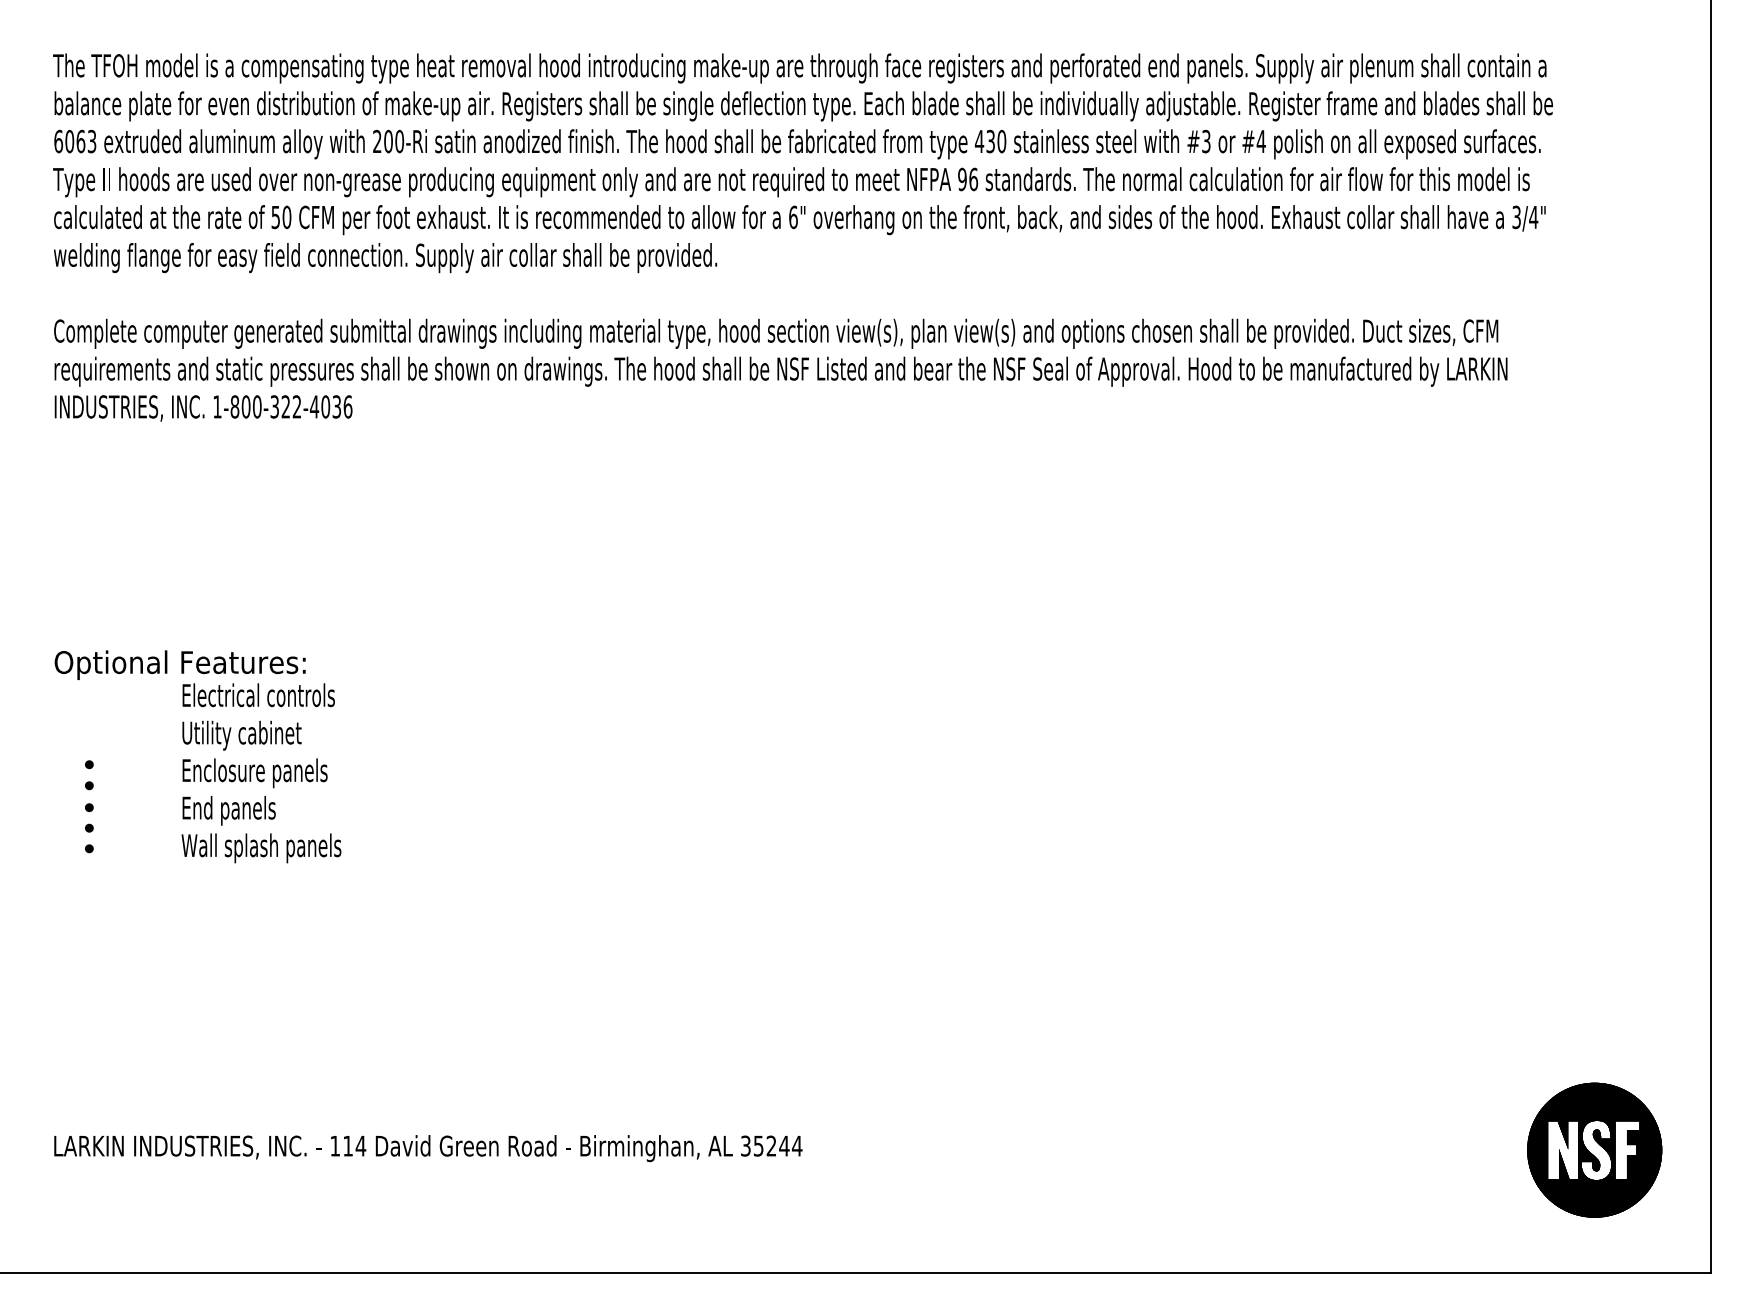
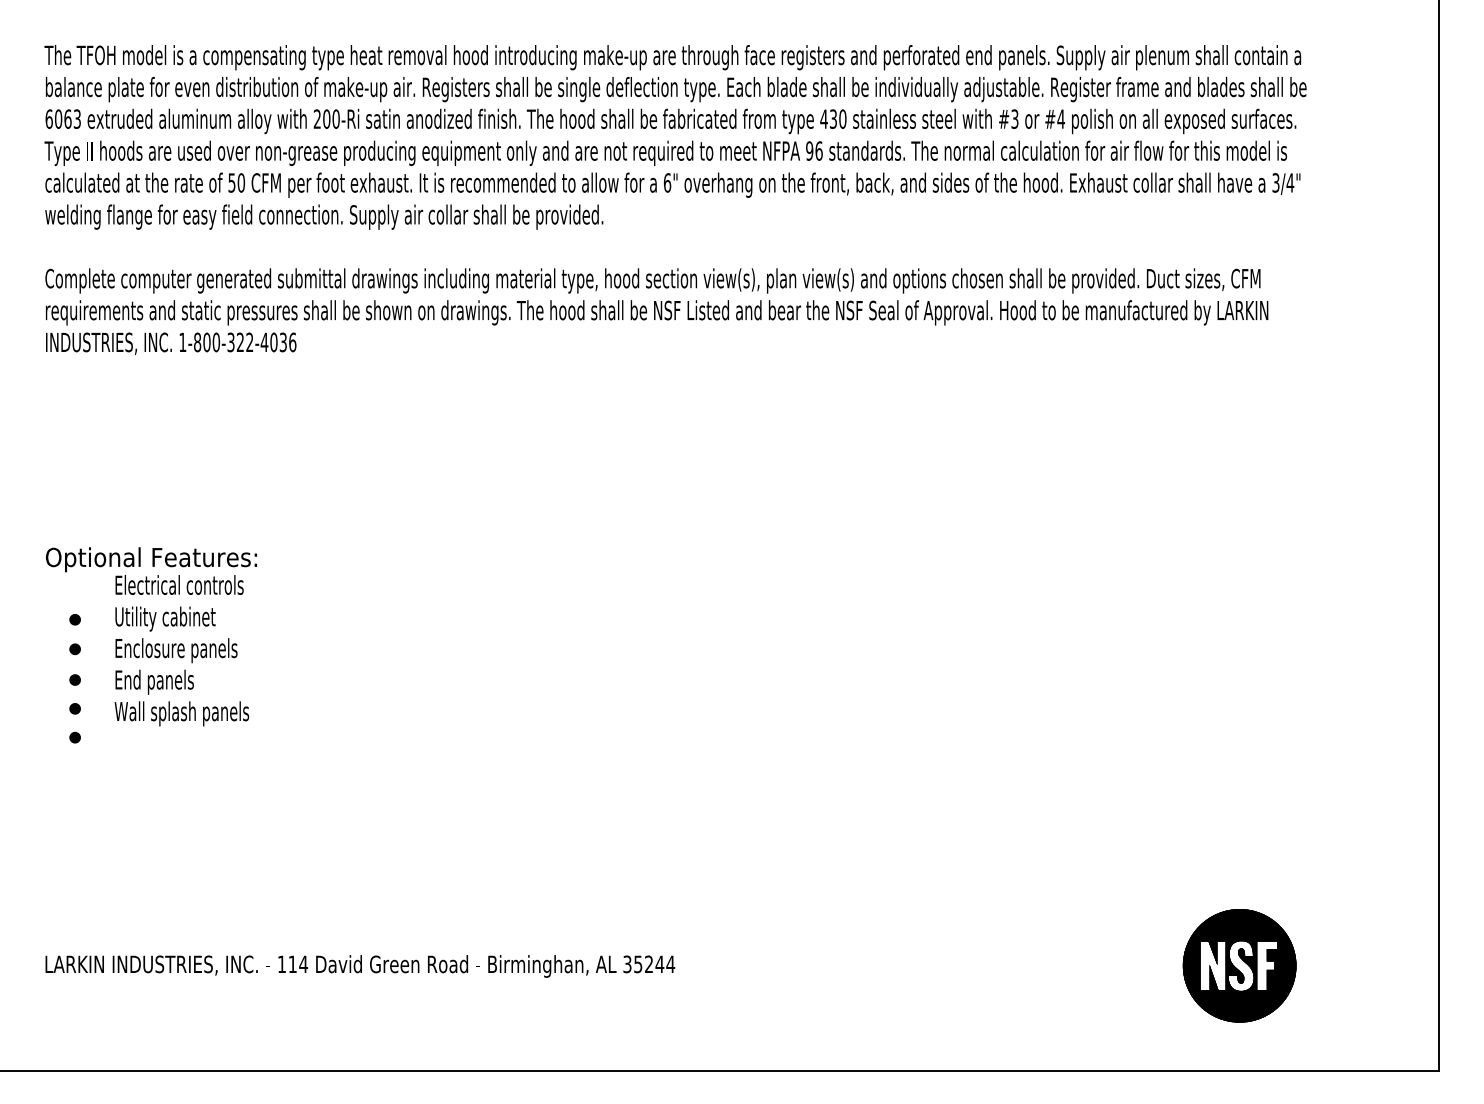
text: (261, 773) -> (181, 650), moved
part: (88, 806) -> (74, 678), size x1.67
part: (1594, 1149) -> (1239, 965), moved

